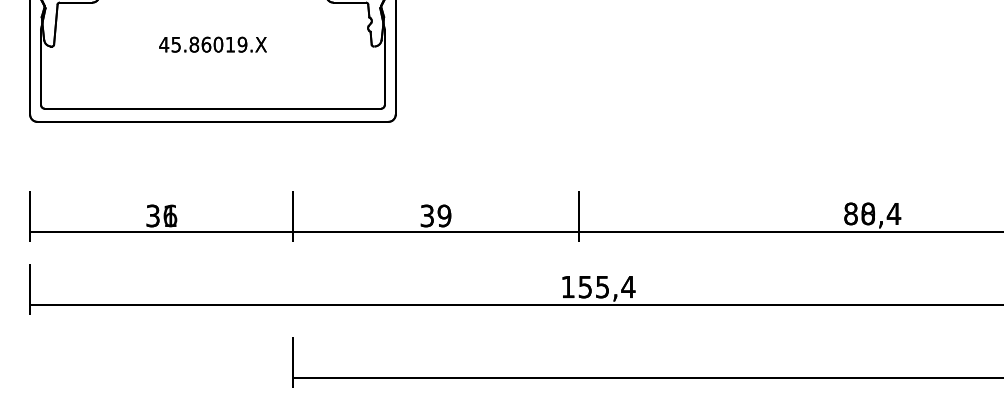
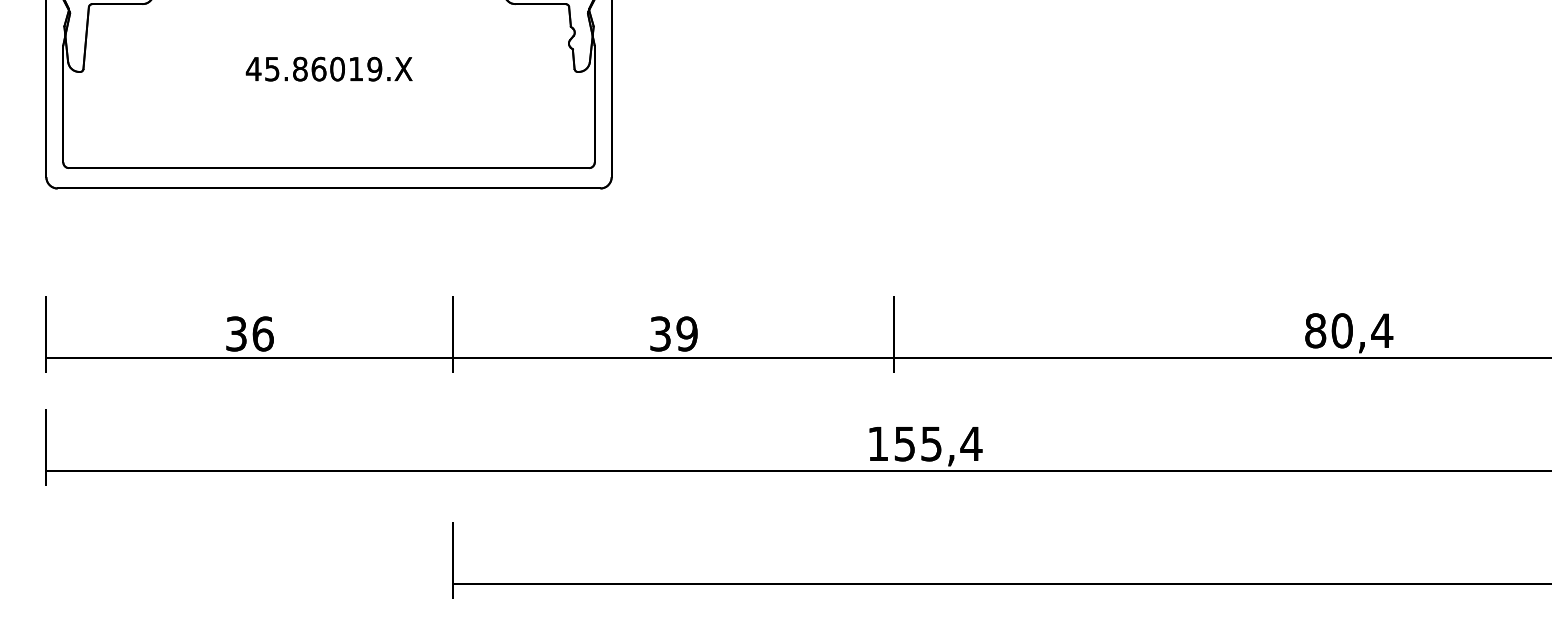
text: (867, 213) -> (1341, 330), 88,4 -> 80,4
text: (170, 215) -> (263, 333), 31 -> 36

